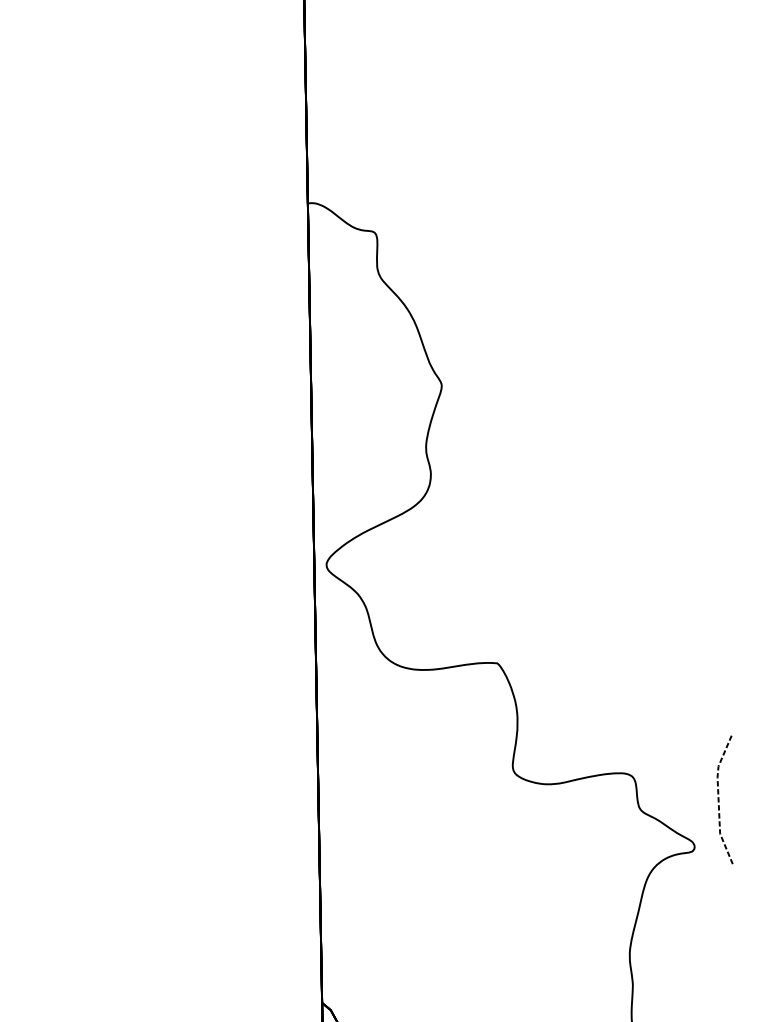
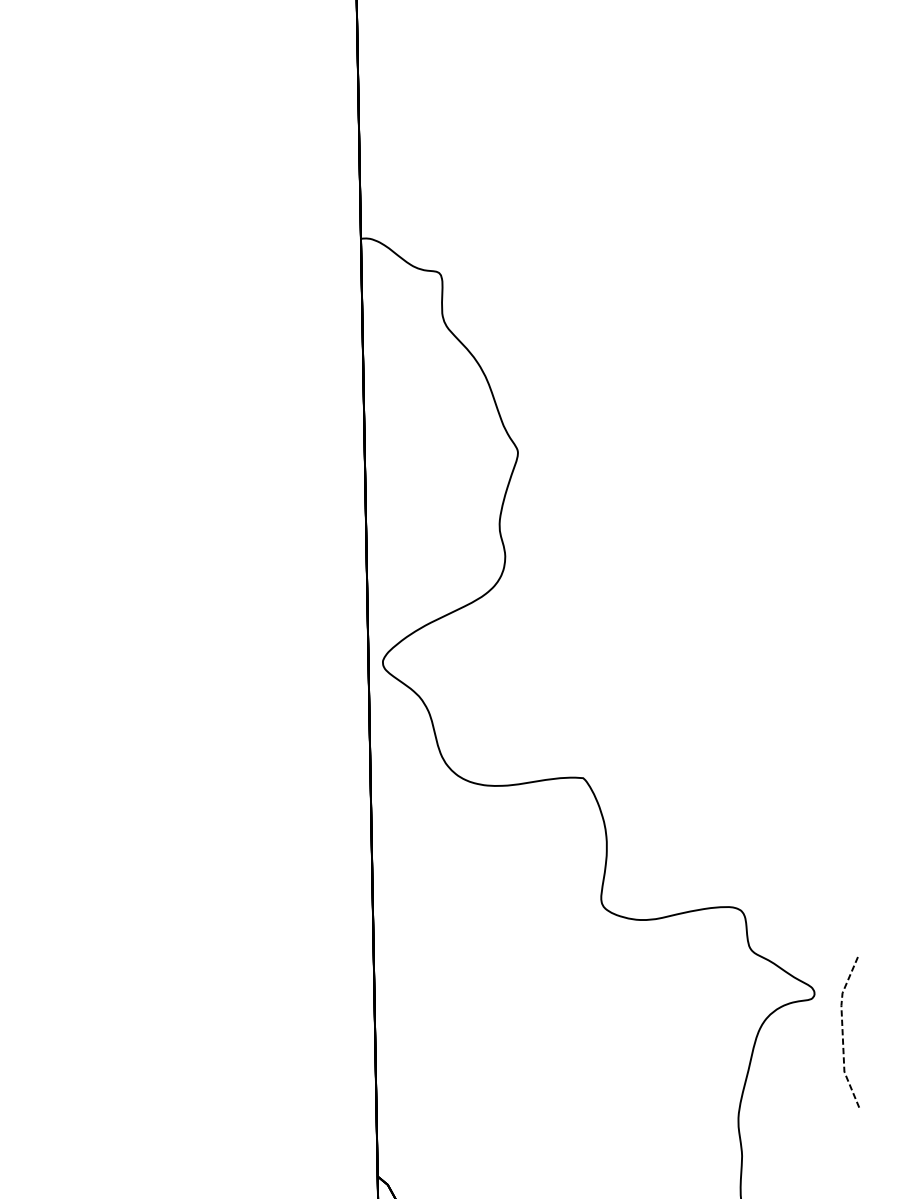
part: (724, 799) -> (849, 1031), moved

